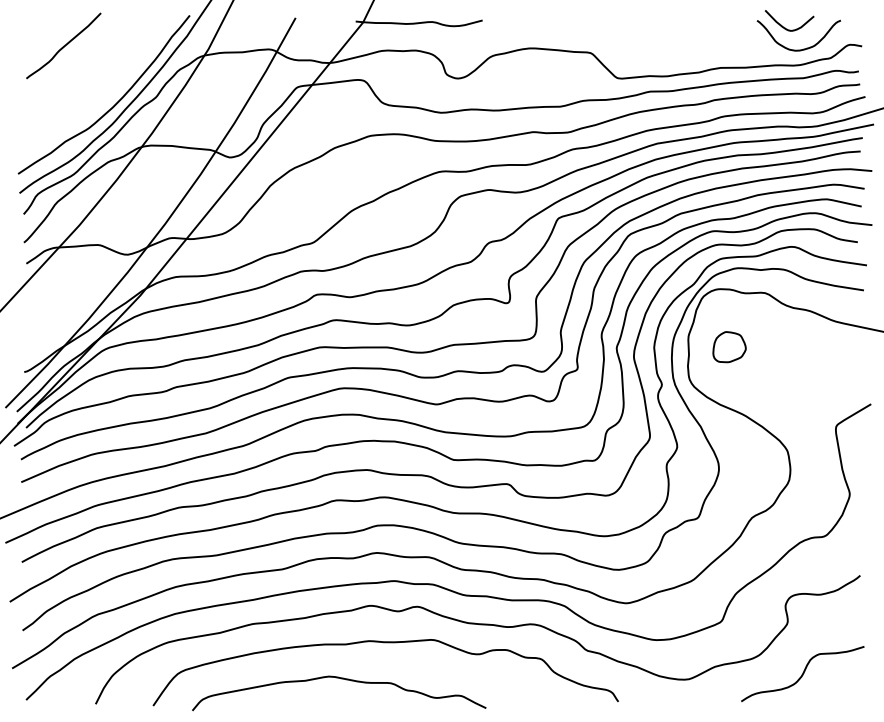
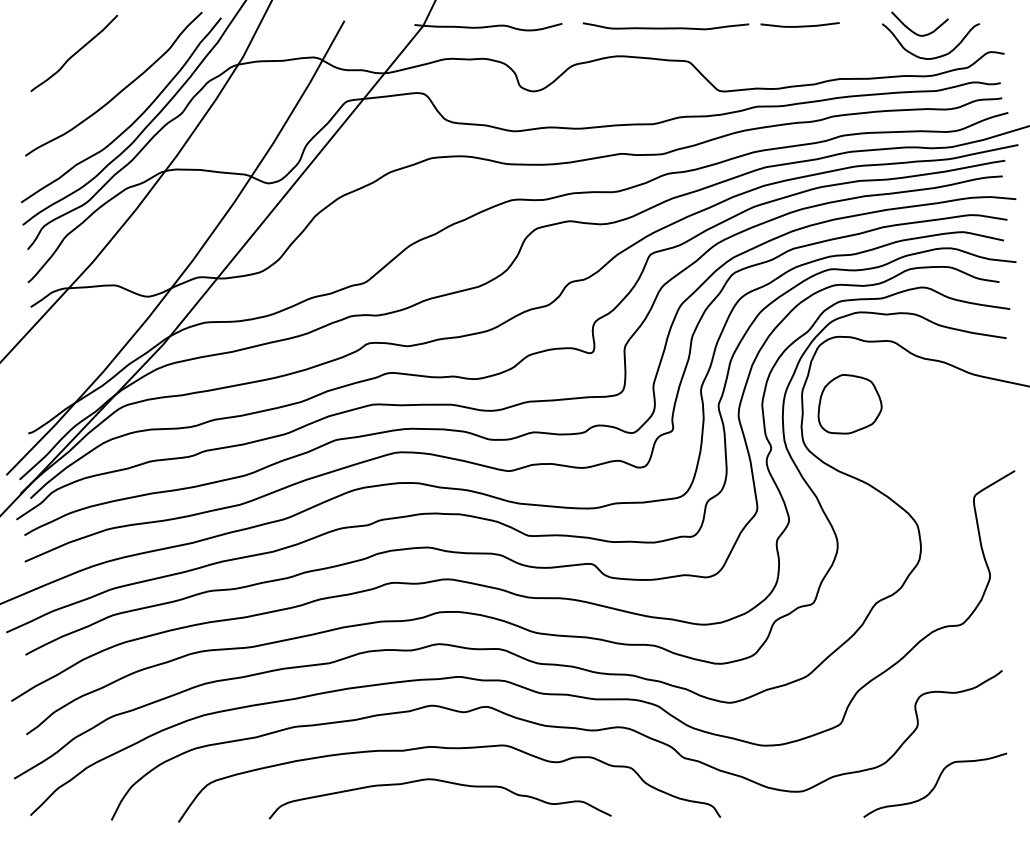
line: (686, 21) -> (799, 25), added
curve: (571, 23) -> (665, 27), added
curve: (103, 77) -> (120, 90), added
part: (729, 347) -> (849, 404), size x1.67
curve: (342, 679) -> (443, 782), moved

